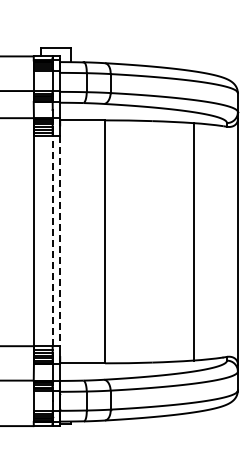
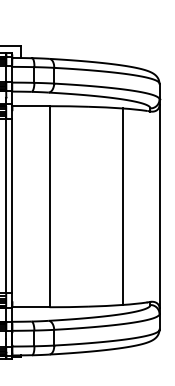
line: (52, 241) -> (6, 206), dashed -> solid
line: (59, 241) -> (11, 206), dashed -> solid

